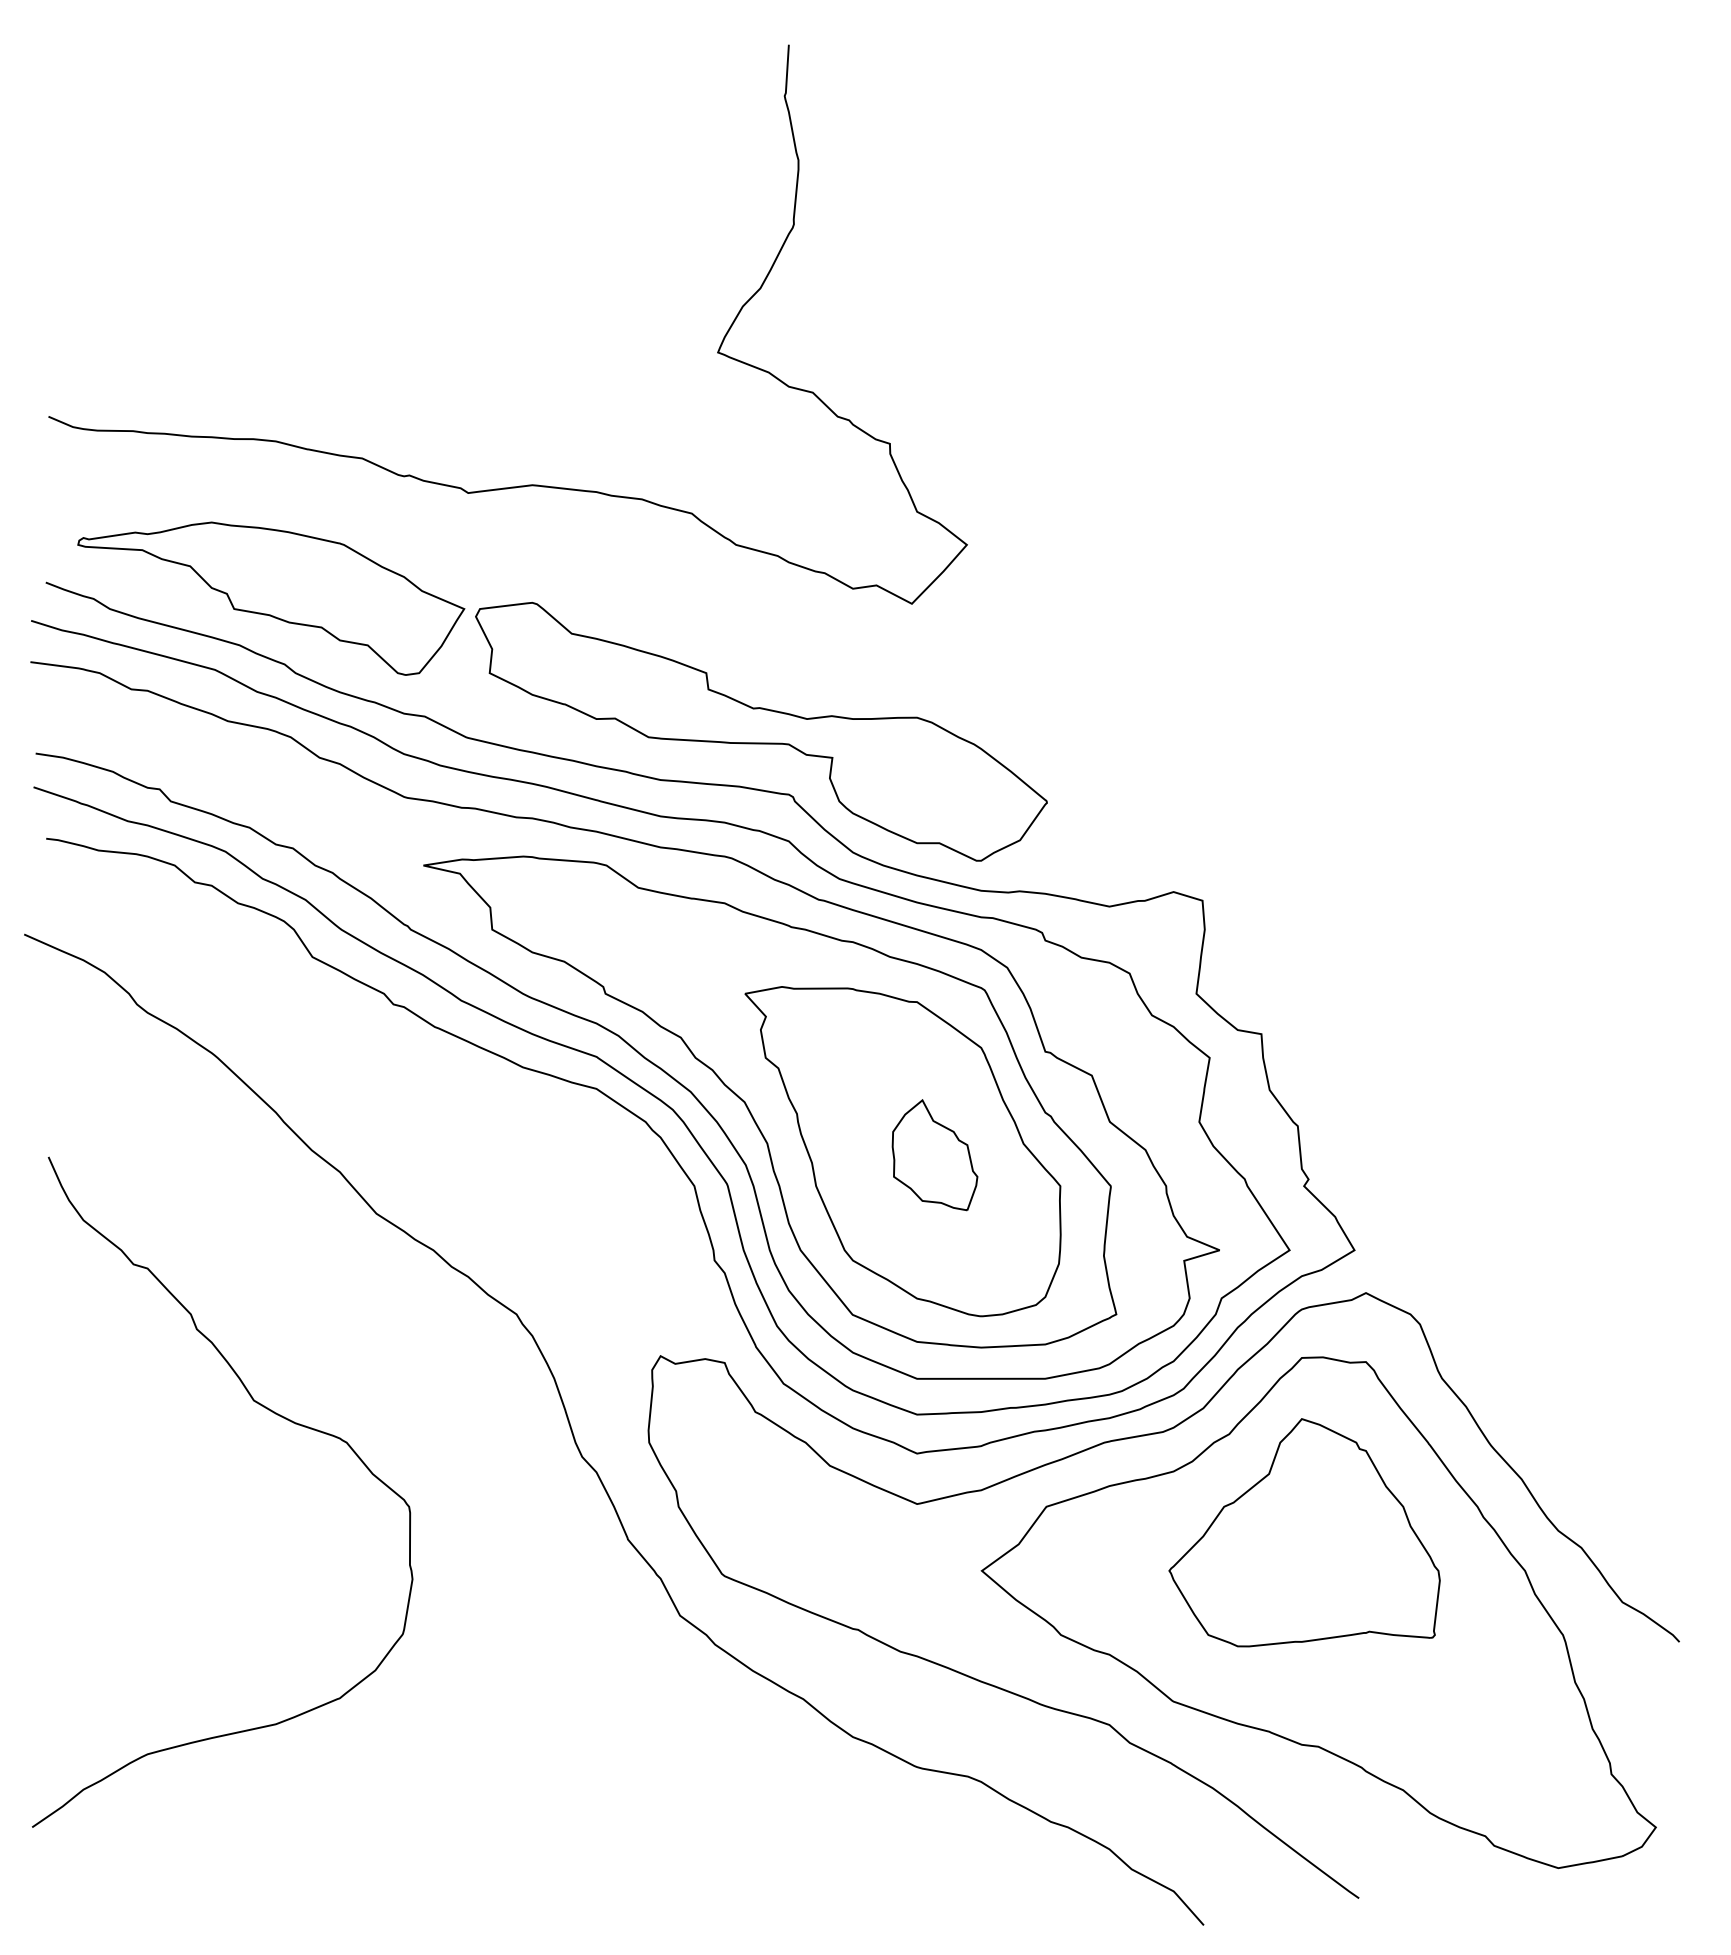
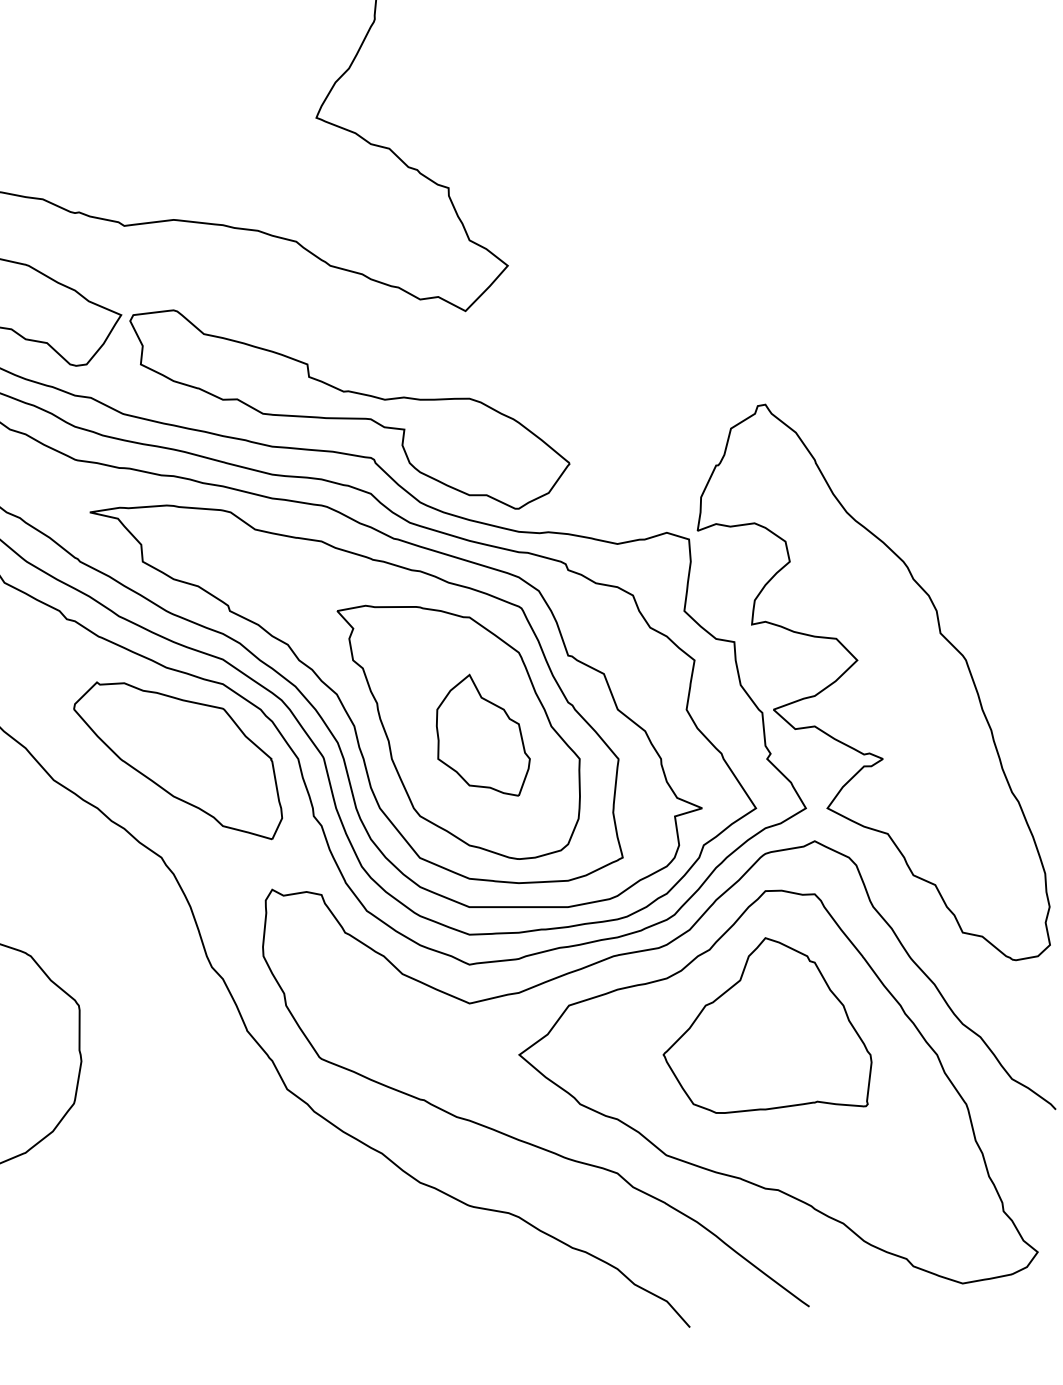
part: (1442, 1086) -> (873, 682), added
part: (934, 1154) -> (482, 734), size x1.43
part: (538, 1188) -> (178, 760), added

